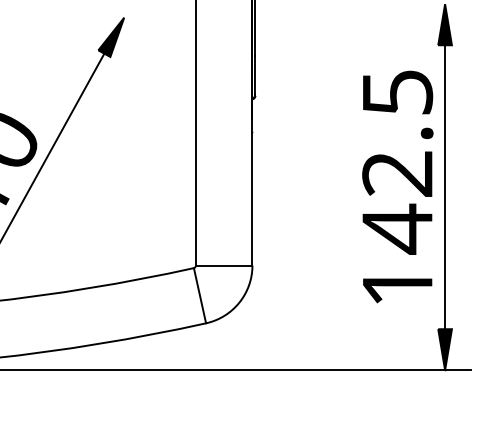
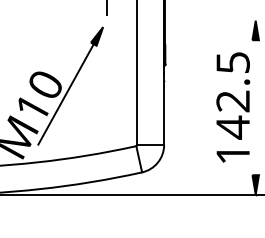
line: (444, 186) -> (255, 107), removed

